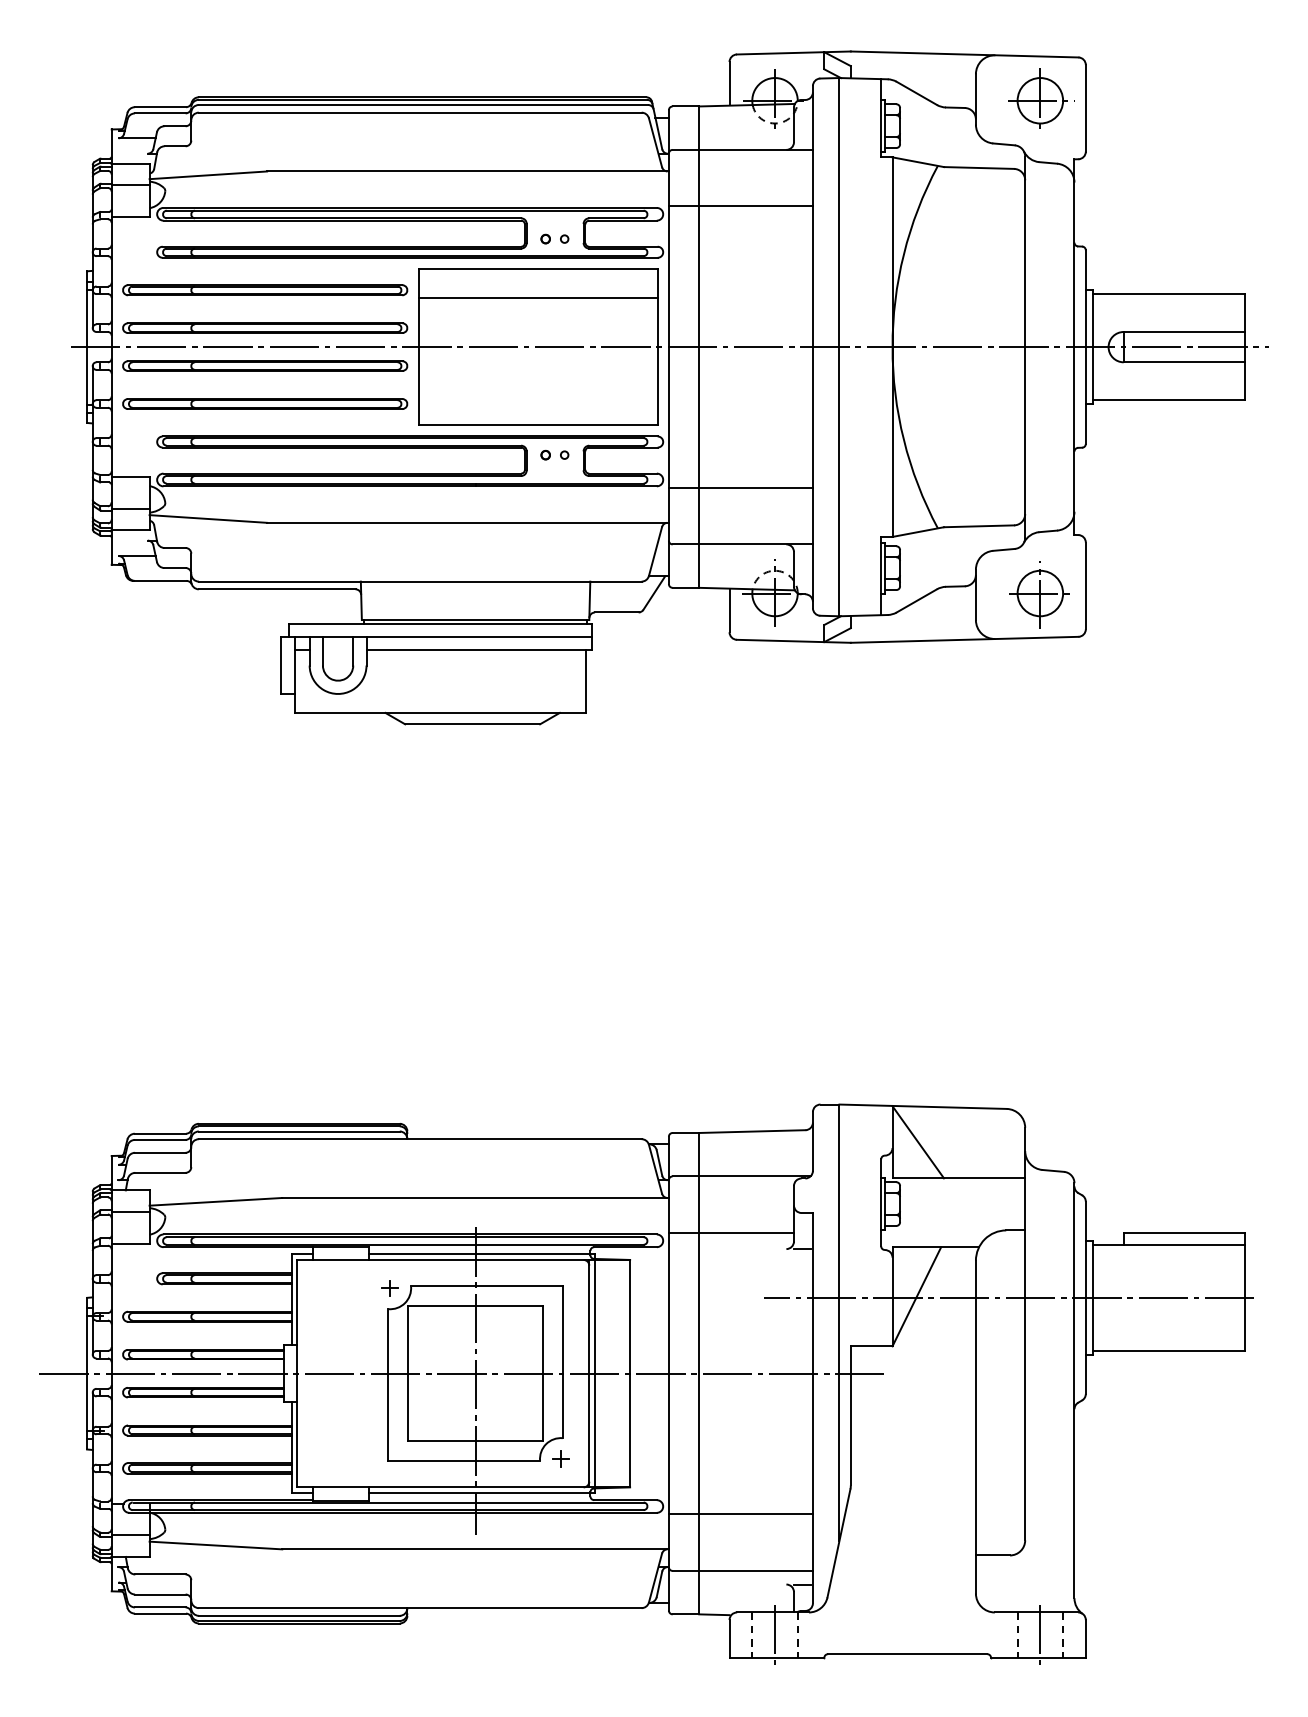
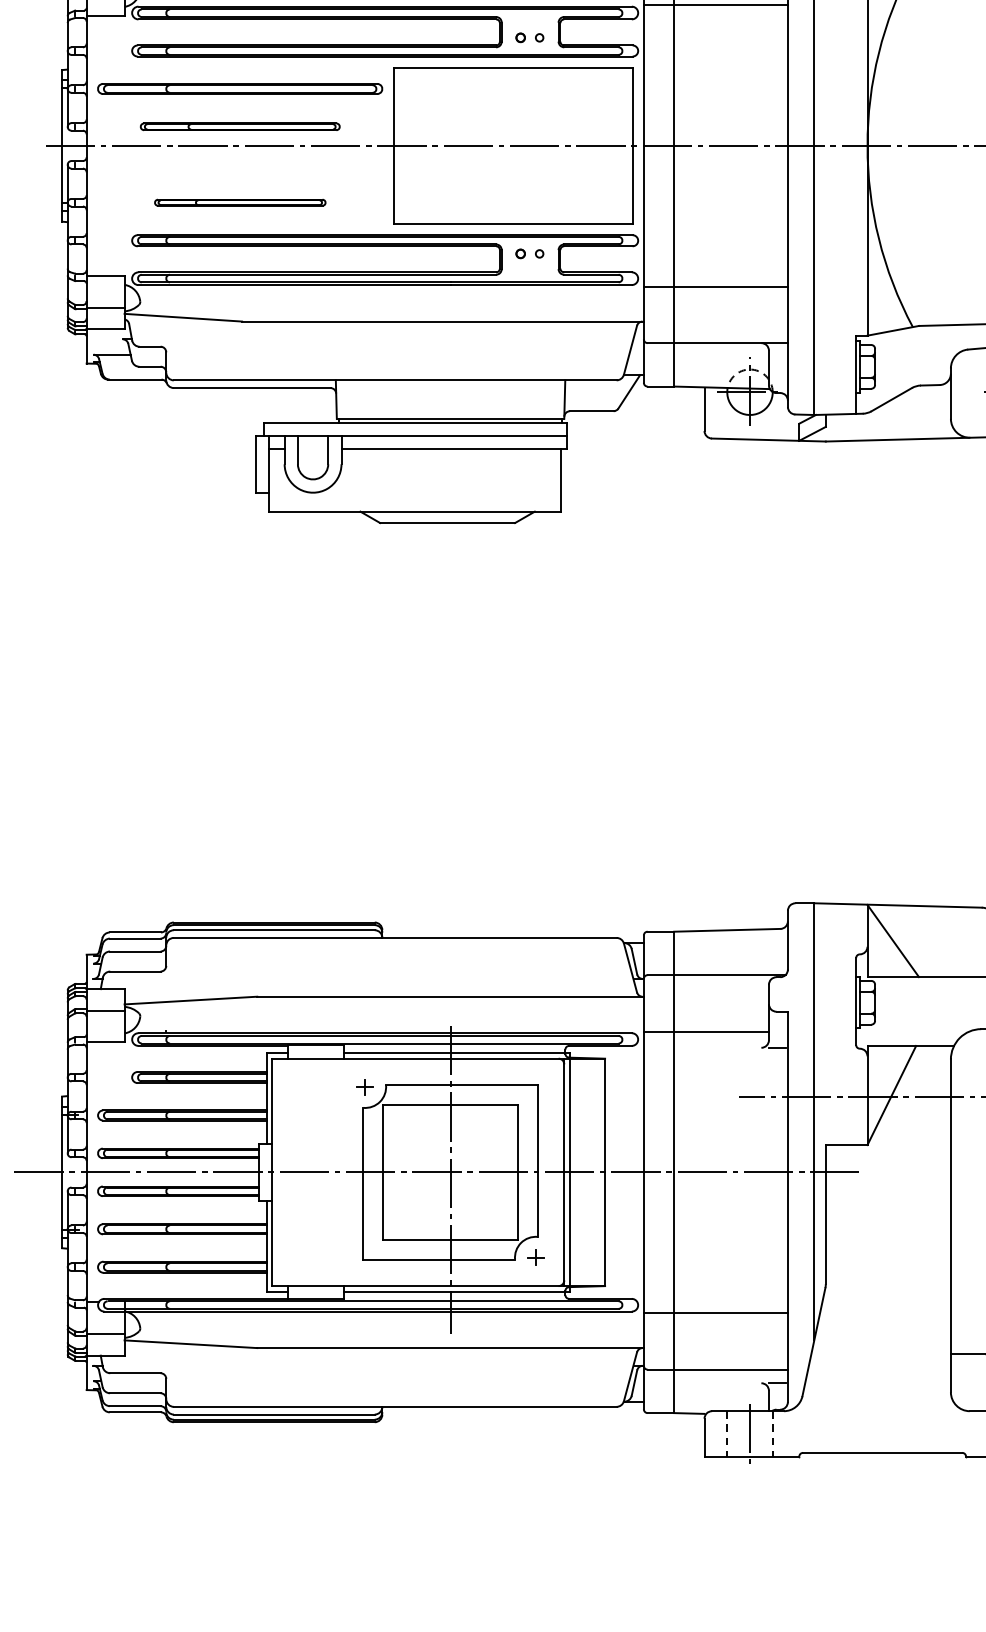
line: (537, 297) -> (512, 96), removed
part: (265, 327) -> (240, 126), size x0.7
part: (265, 365) -> (240, 164), removed
part: (265, 403) -> (240, 202), size x0.6

